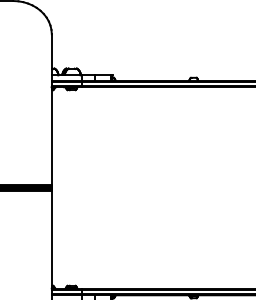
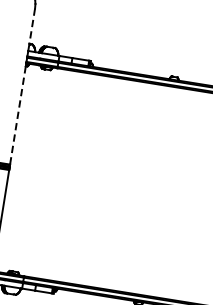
line: (51, 51) -> (31, 26), solid -> dashed
line: (51, 137) -> (17, 115), solid -> dashed

